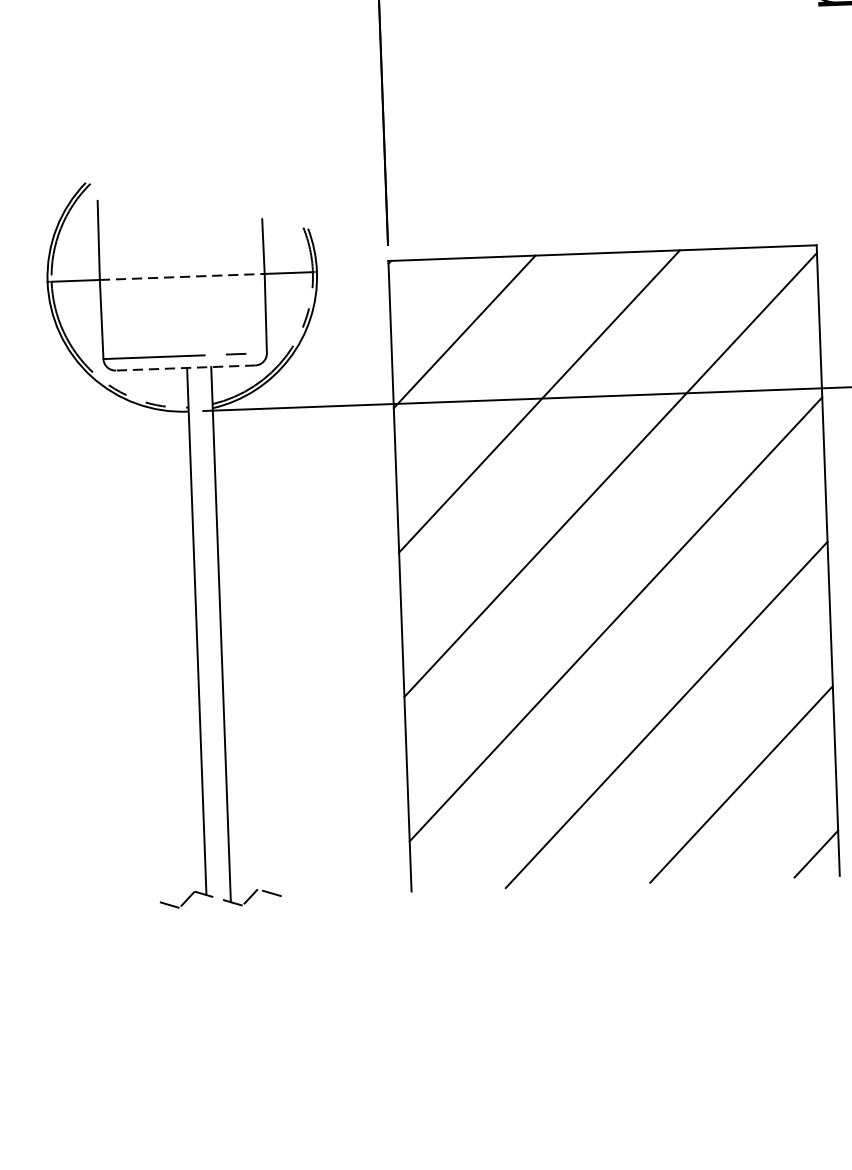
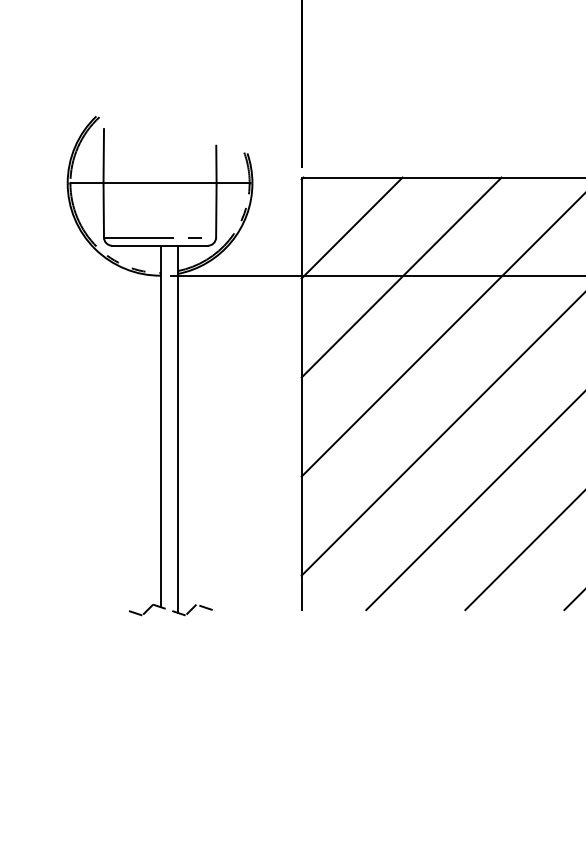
line: (182, 277) -> (160, 183), dashed -> solid
line: (186, 367) -> (160, 245), dashed -> solid

